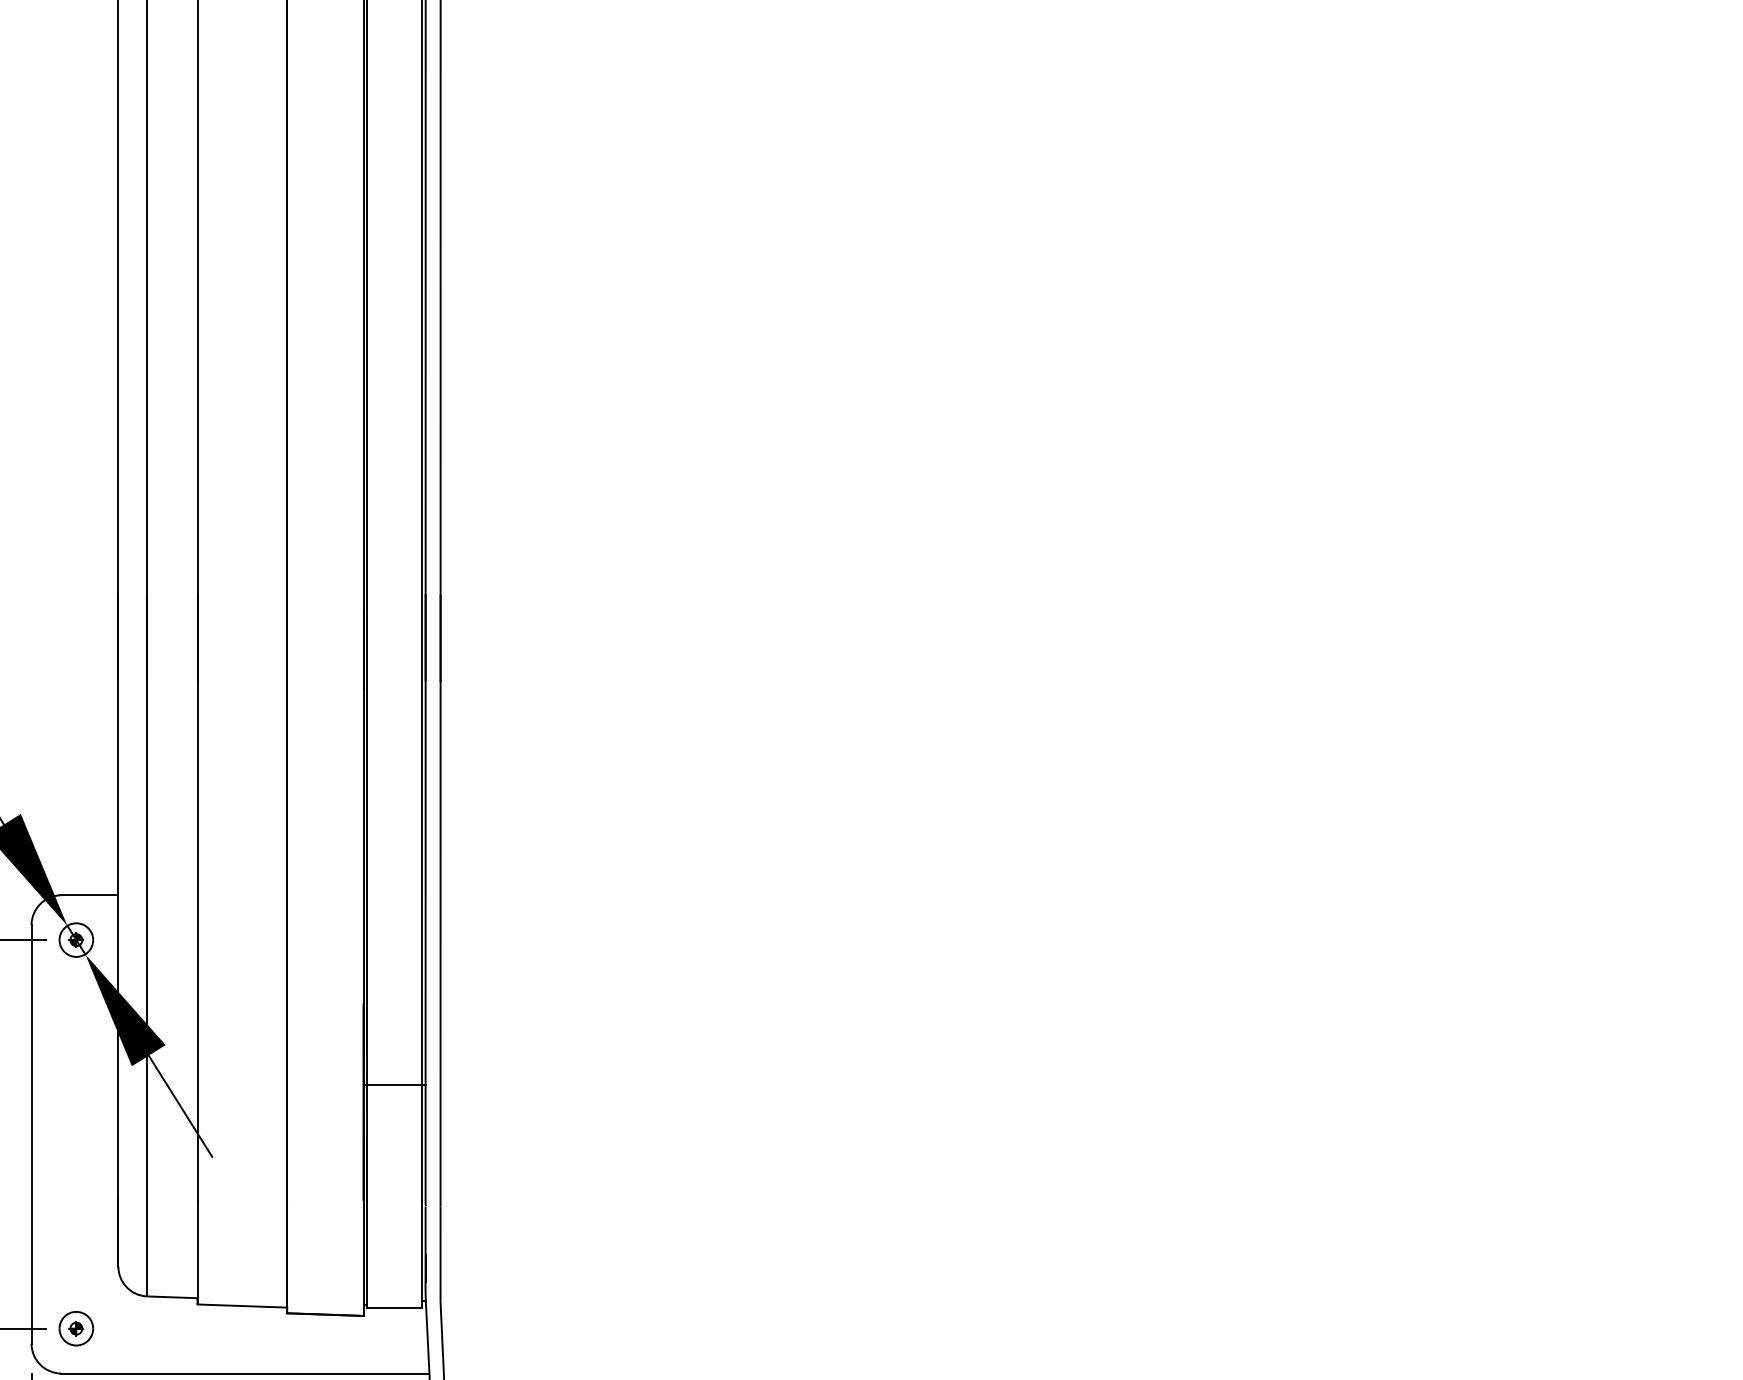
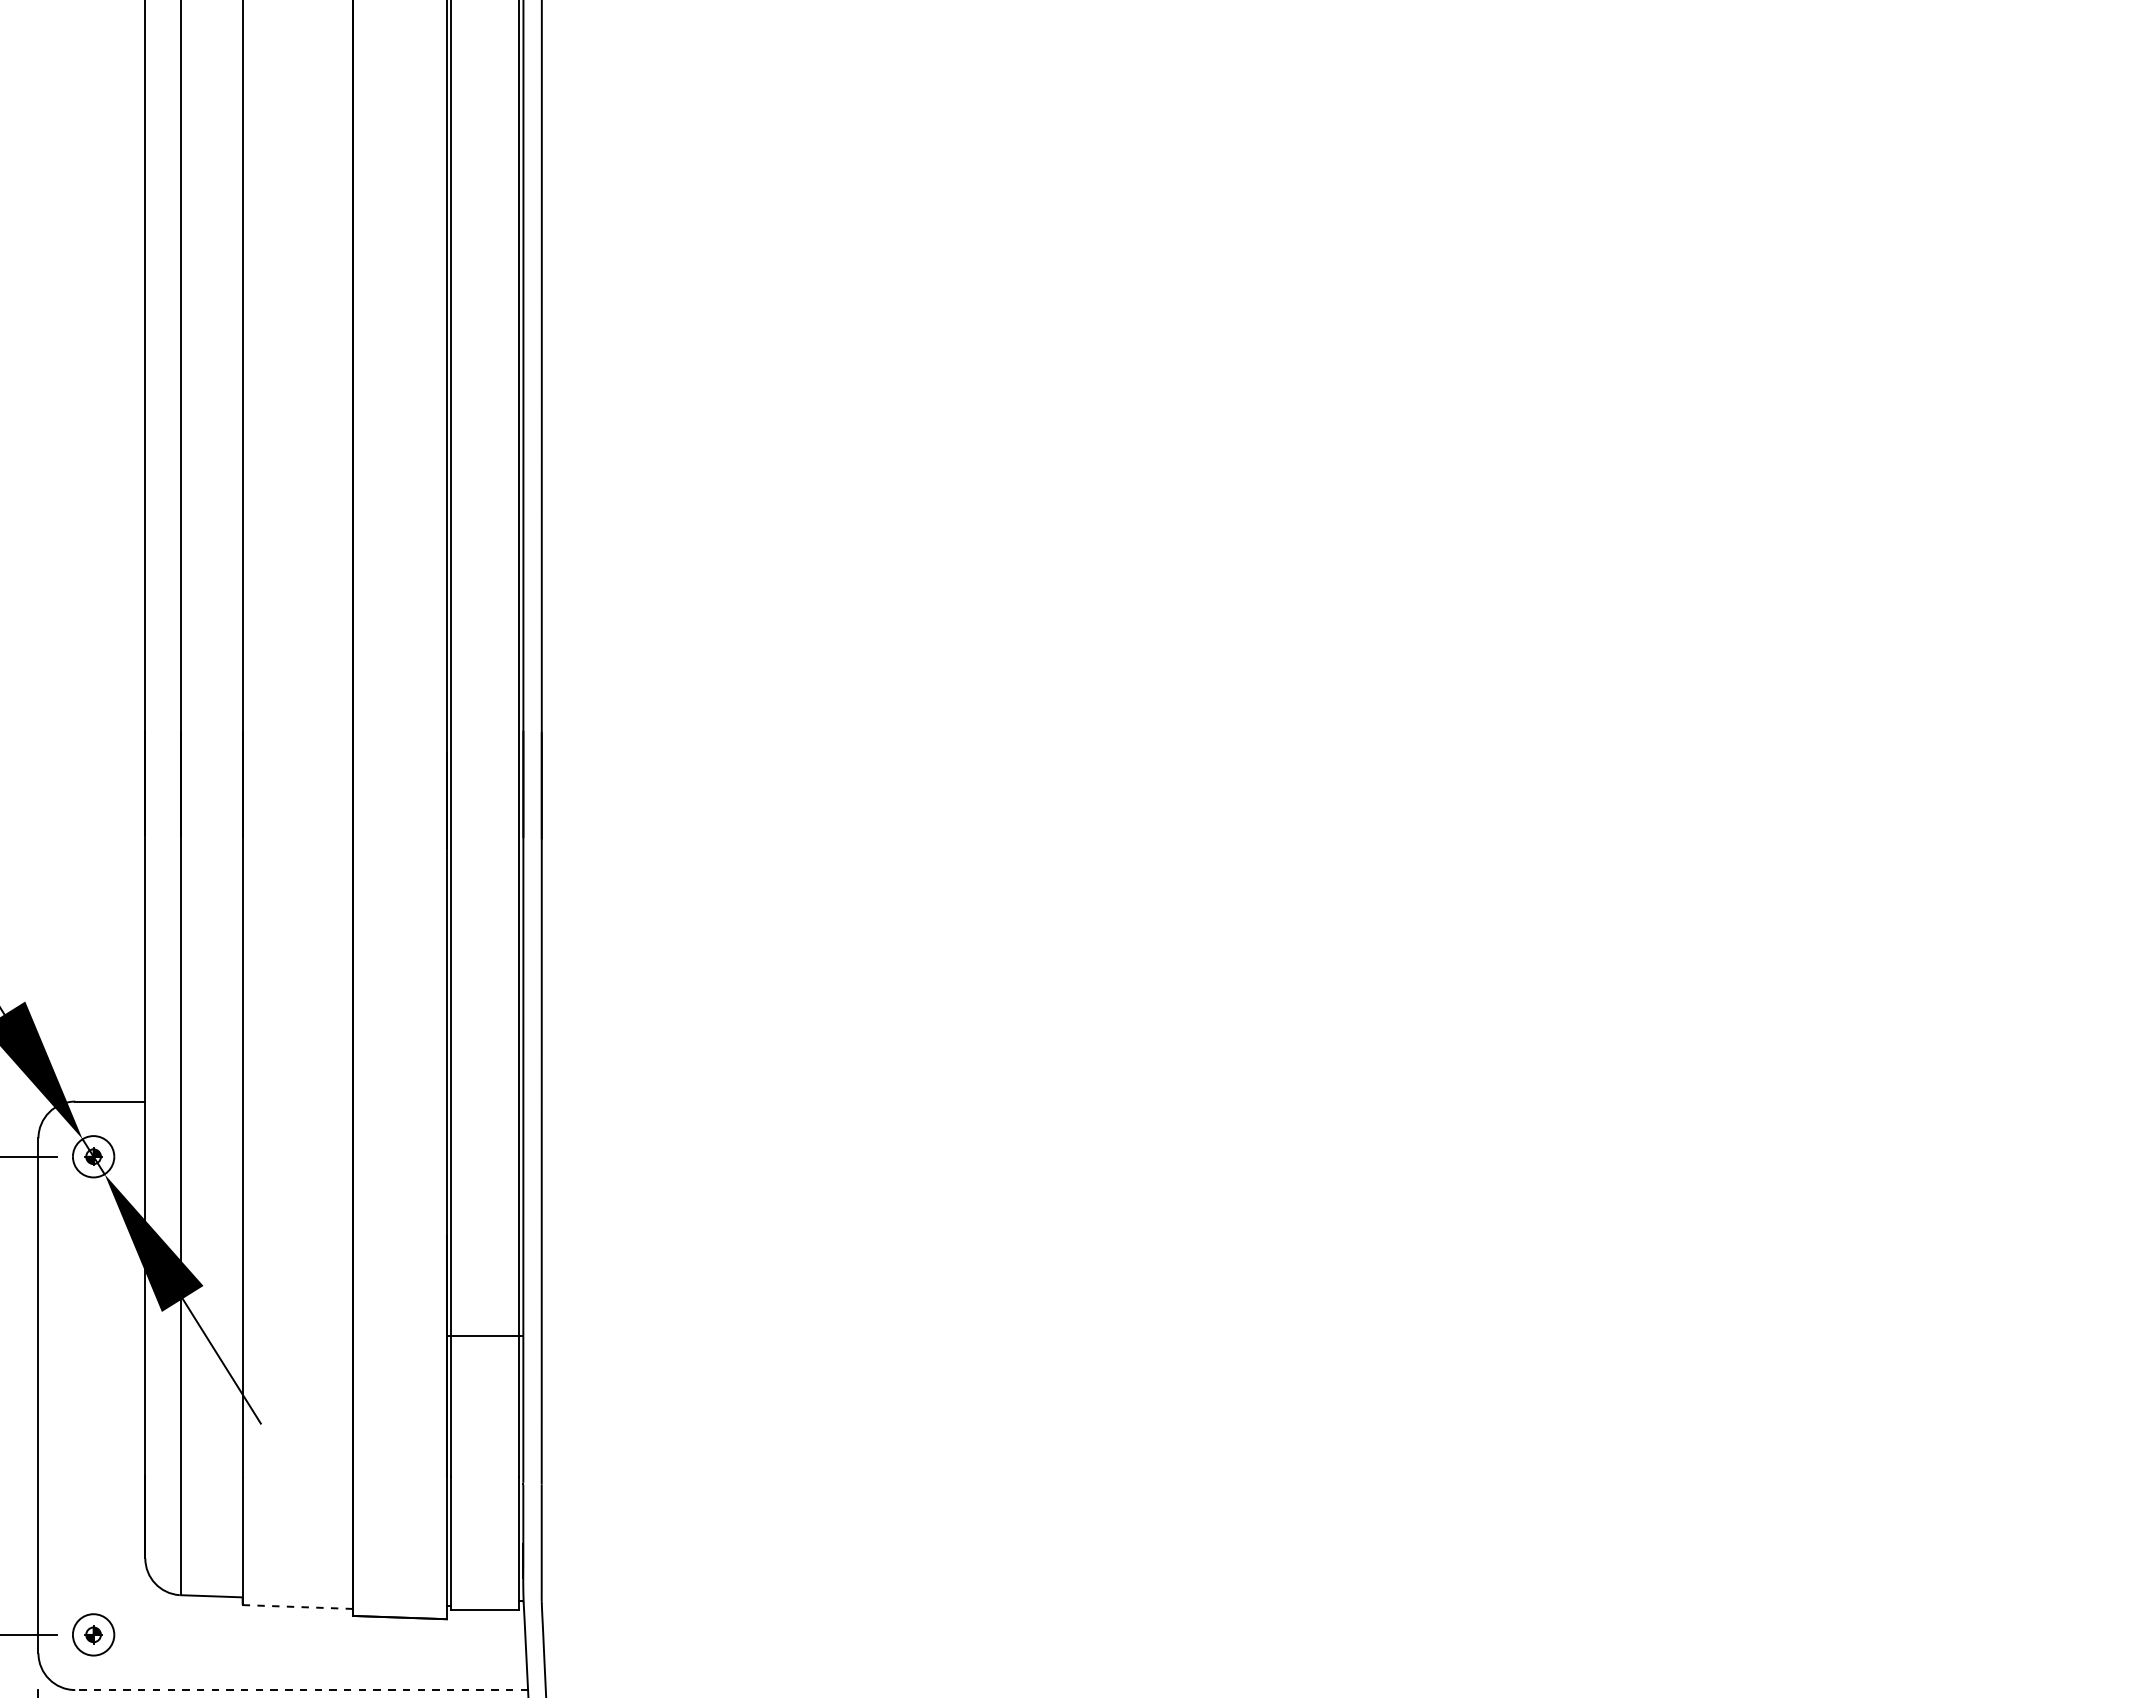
line: (242, 1306) -> (298, 1607), solid -> dashed
line: (245, 1373) -> (301, 1690), solid -> dashed

